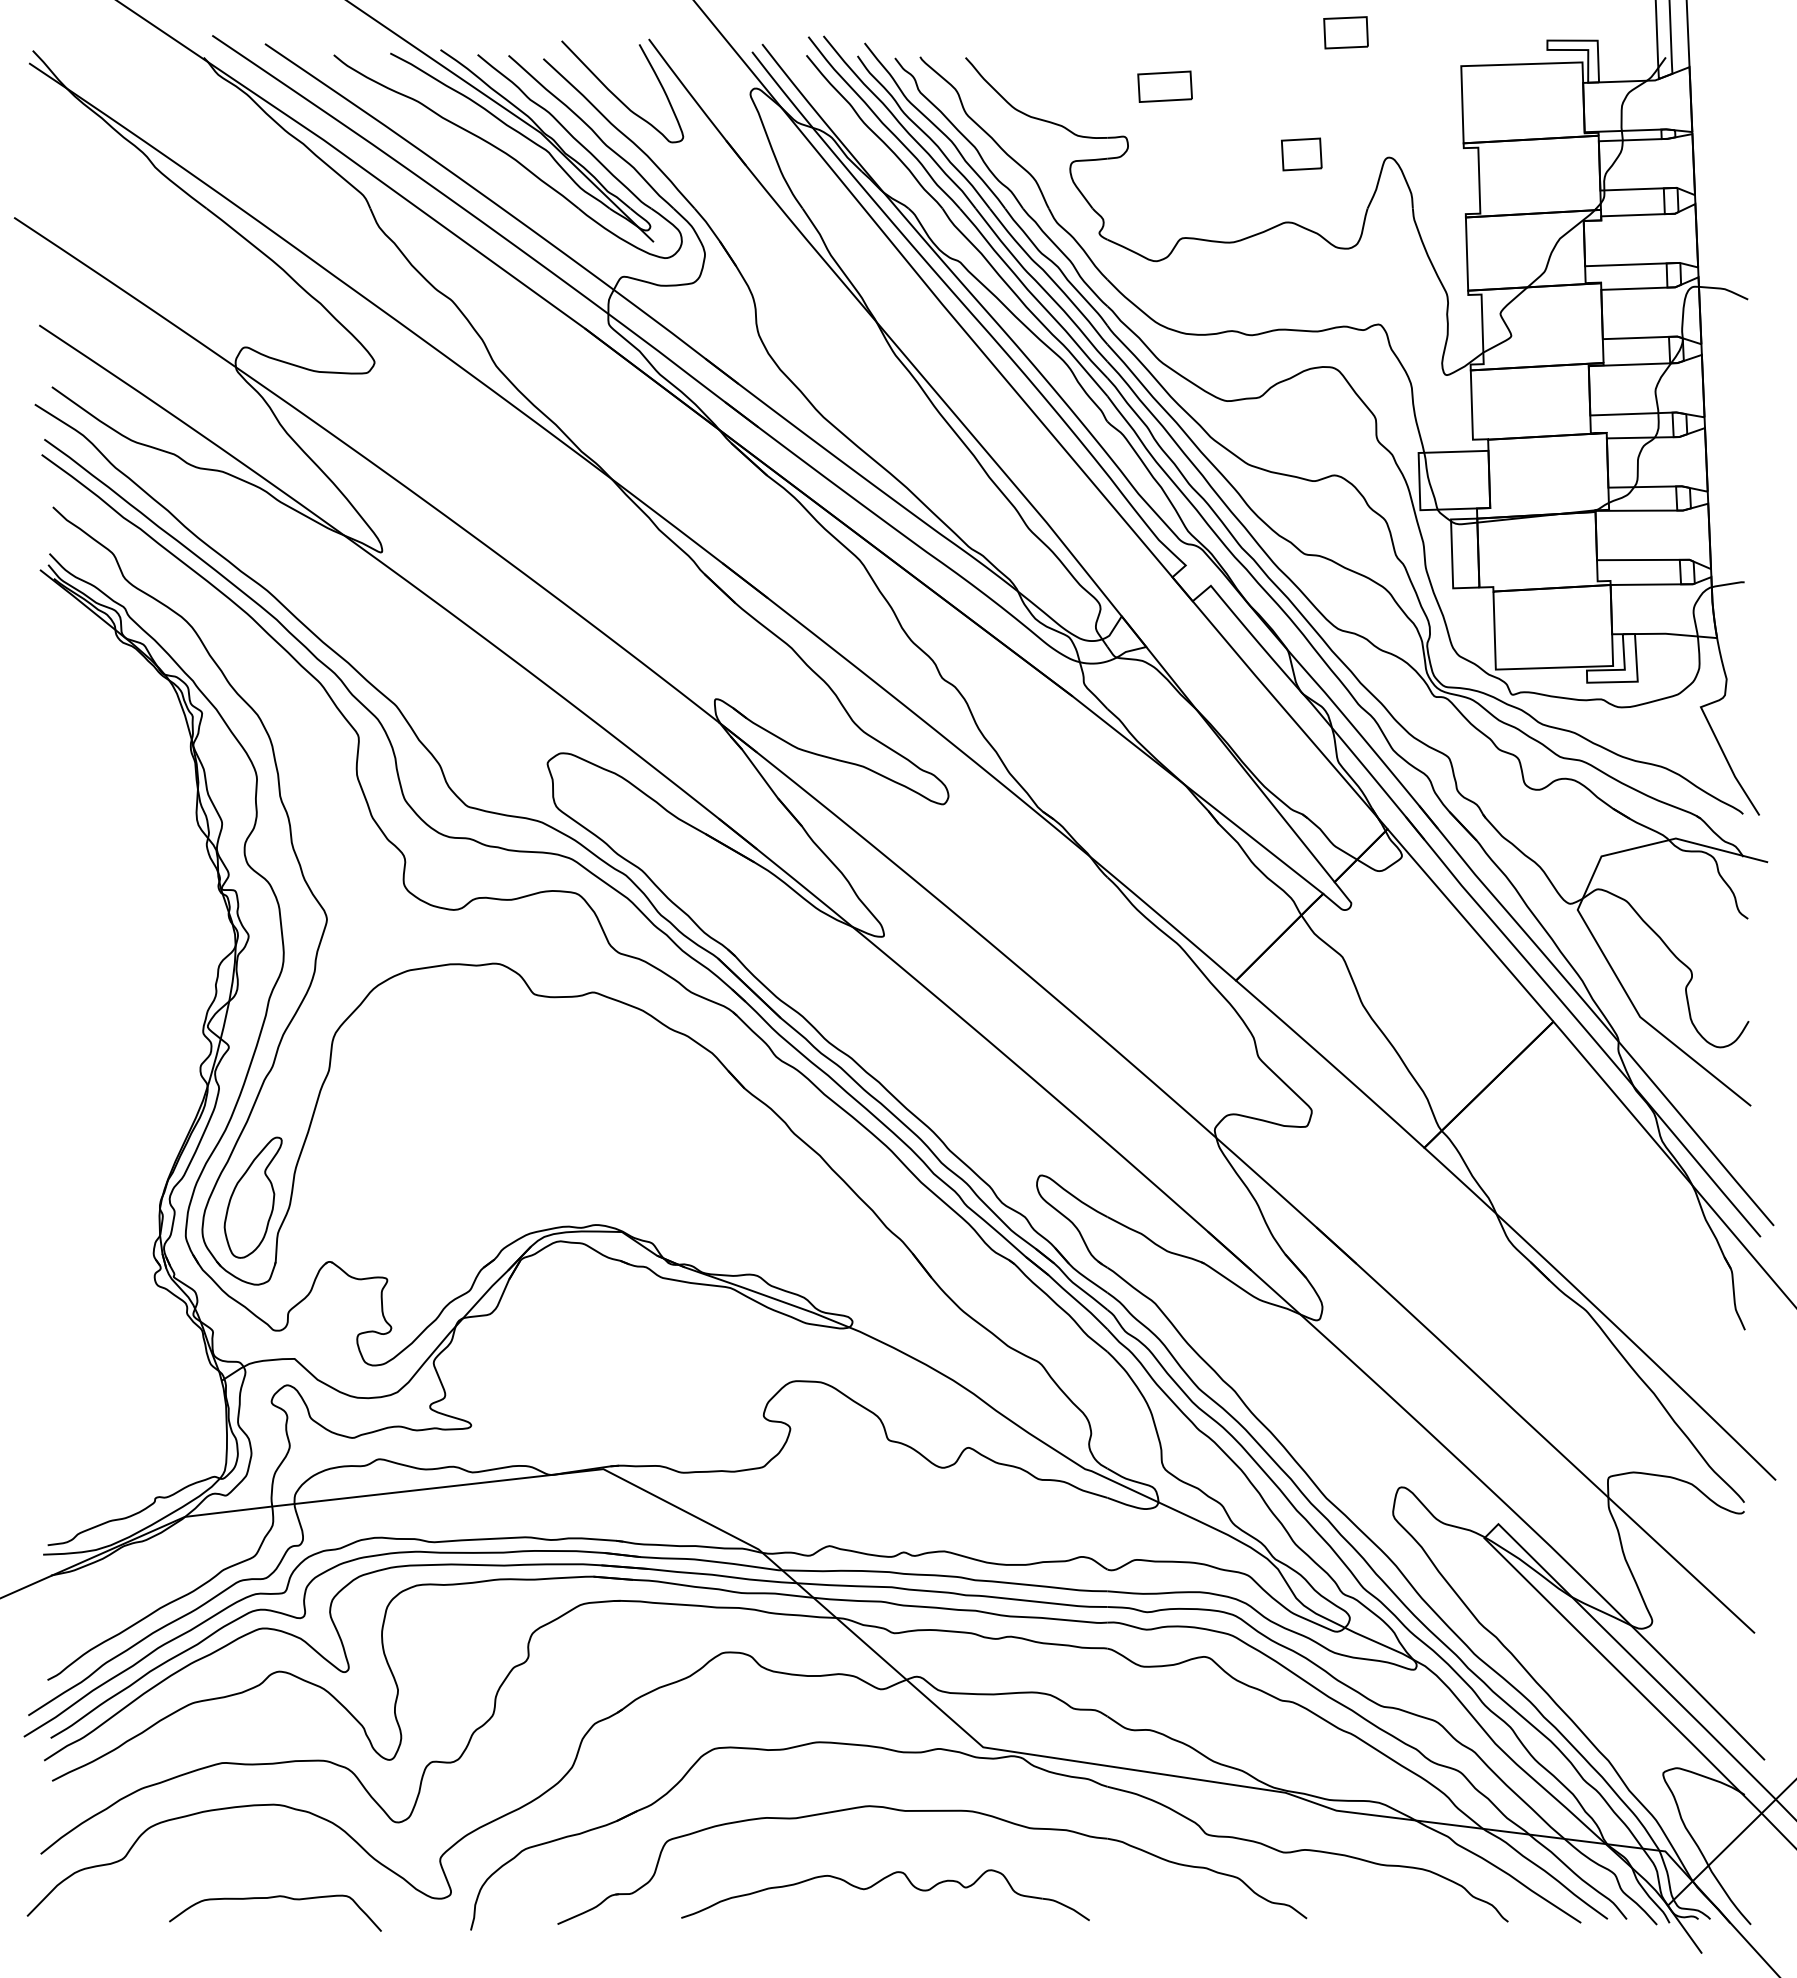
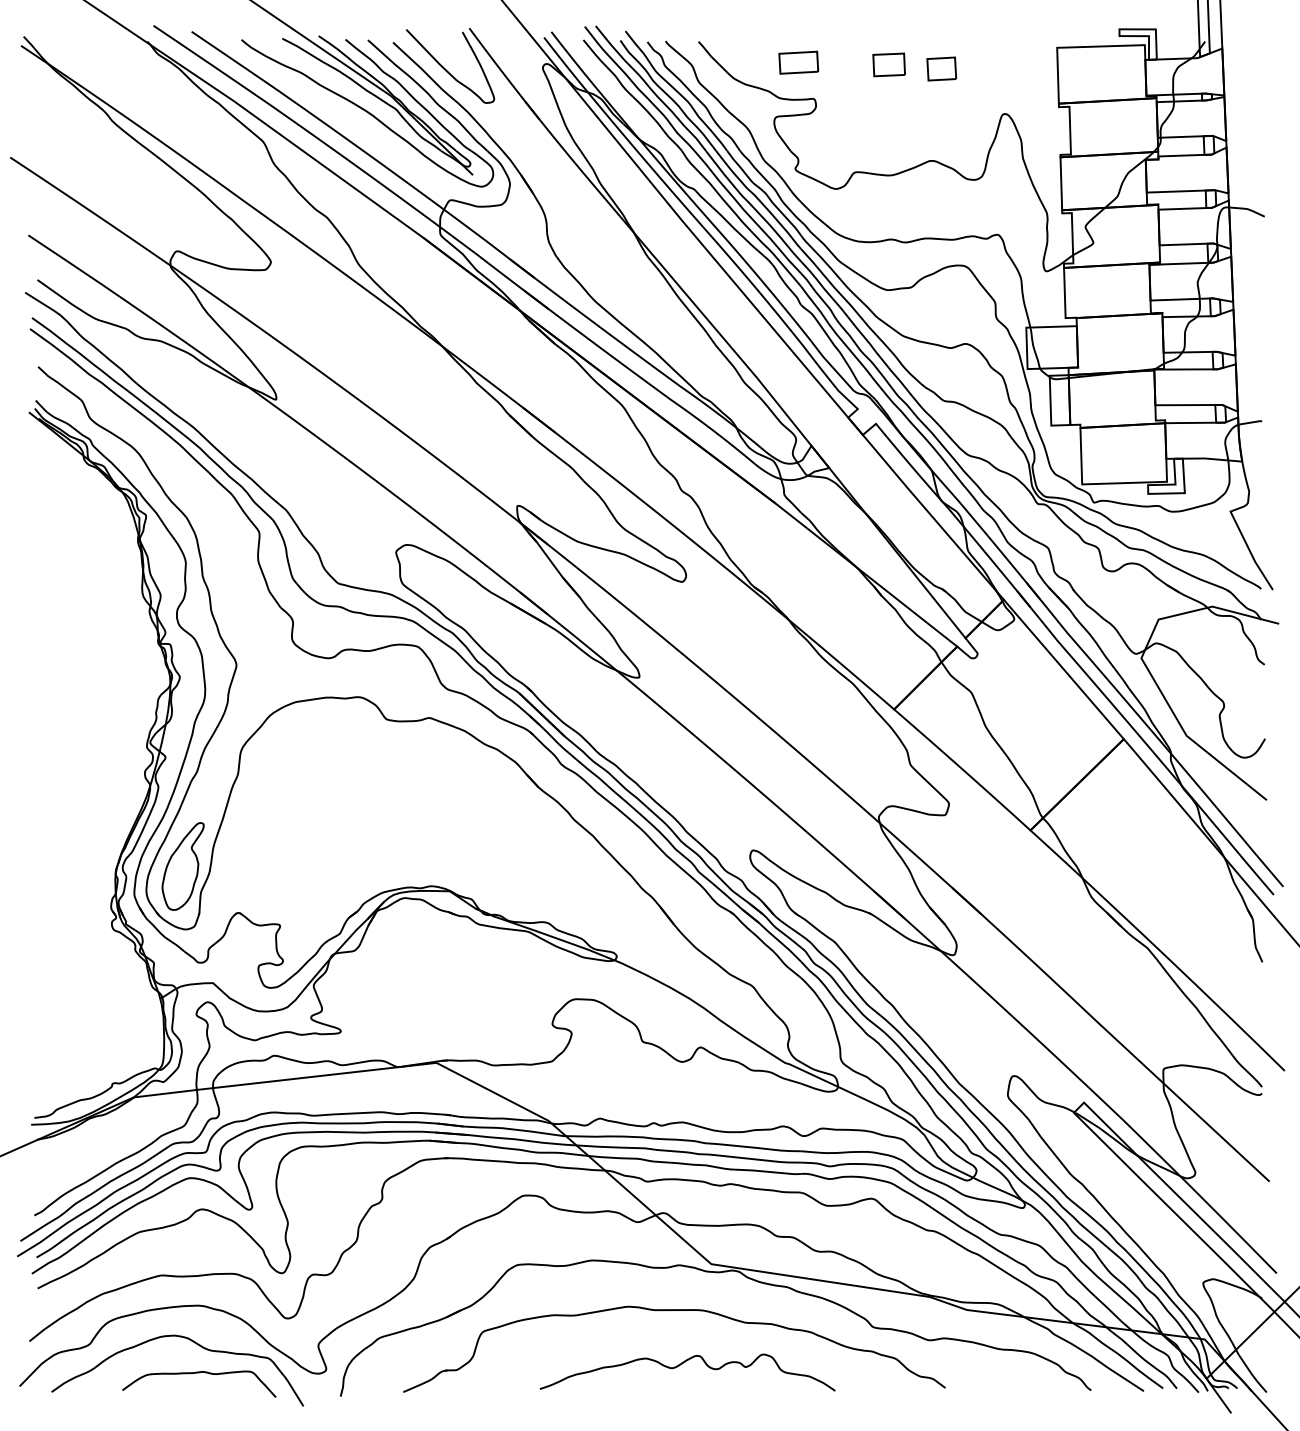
part: (1345, 32) -> (888, 64), moved
part: (1164, 86) -> (798, 62), moved
part: (1301, 154) -> (941, 69), moved
curve: (270, 1857) -> (195, 1343), added
part: (878, 1883) -> (682, 1364), moved

